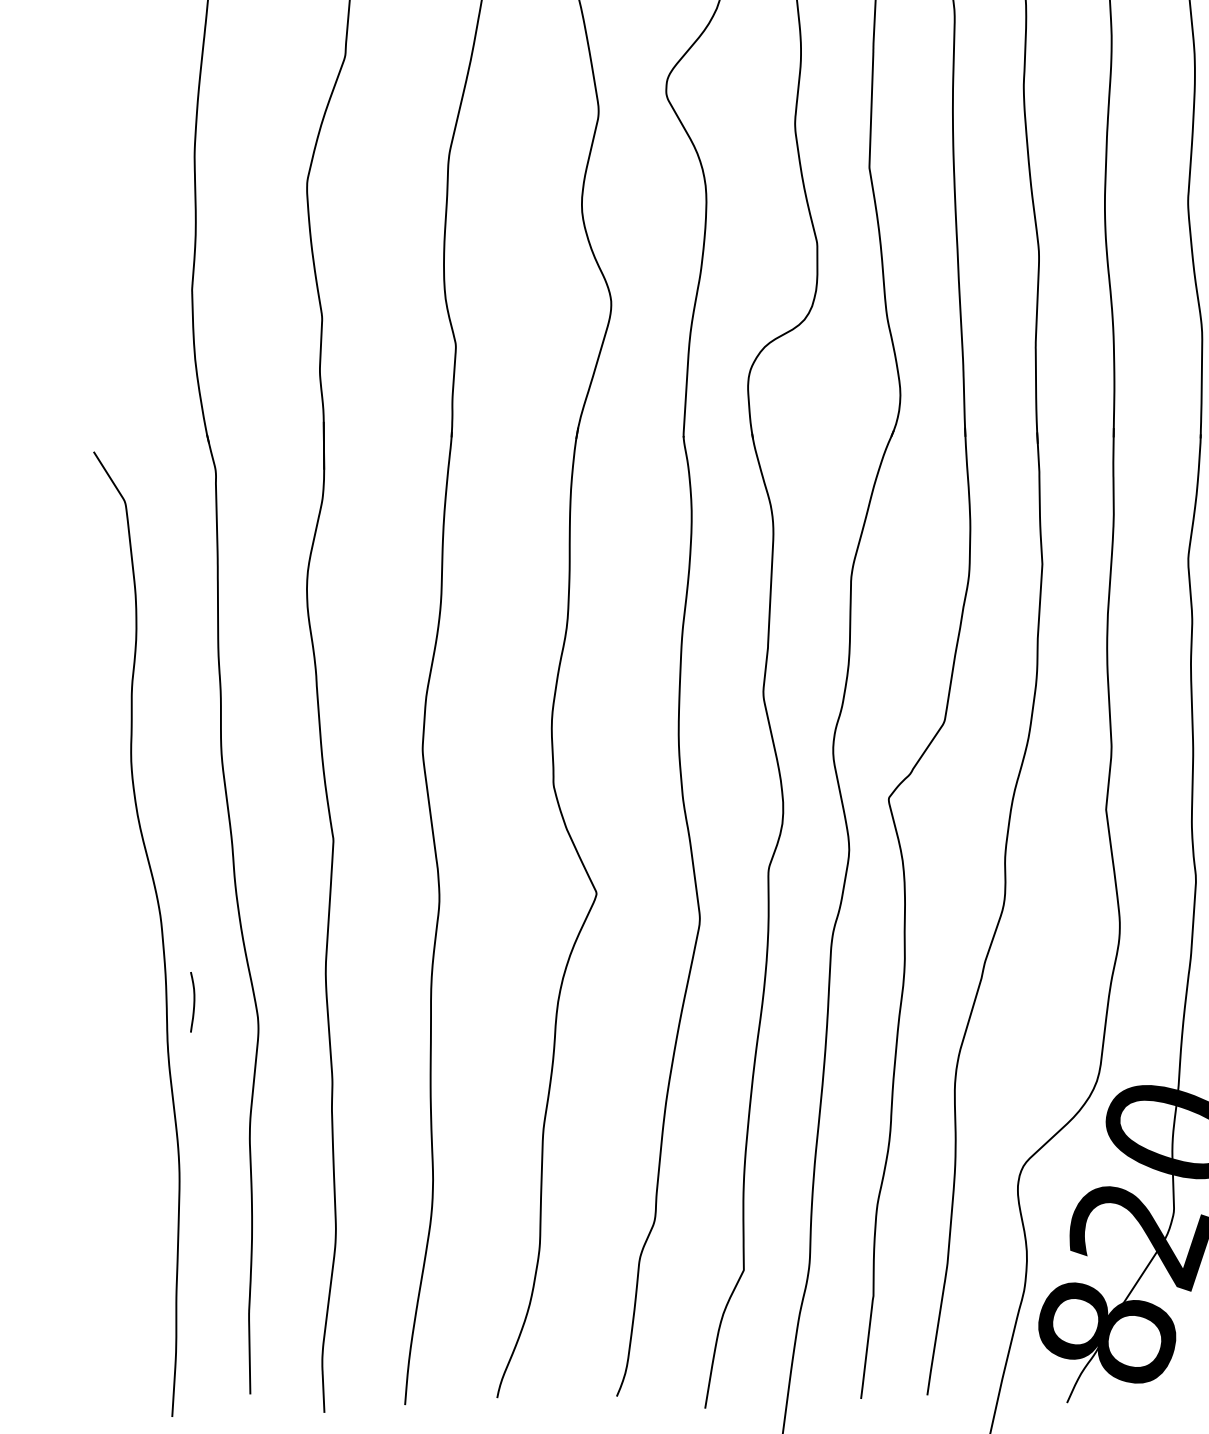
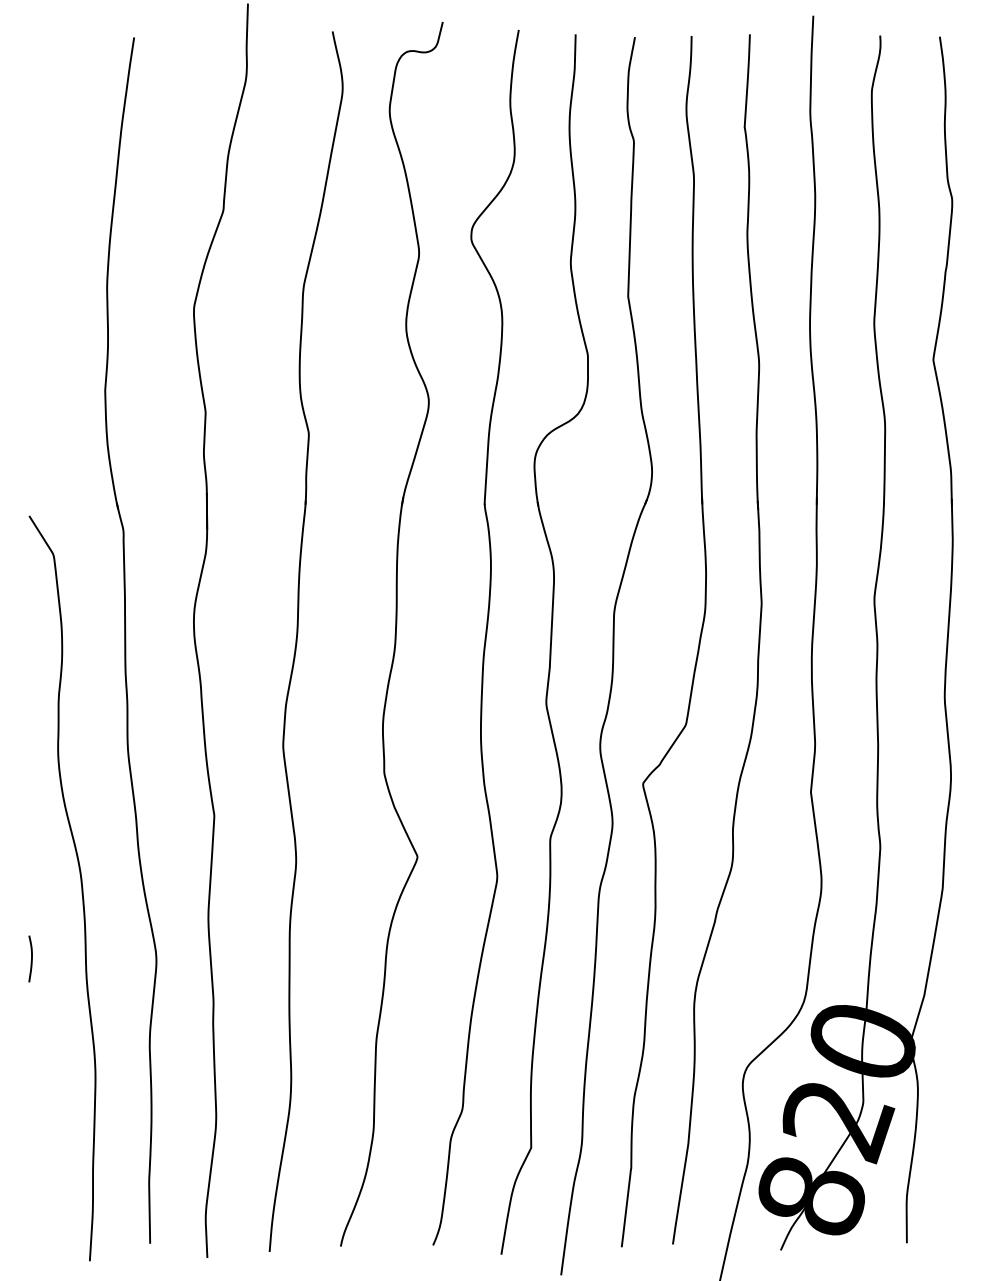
curve: (193, 1001) -> (31, 958), moved

